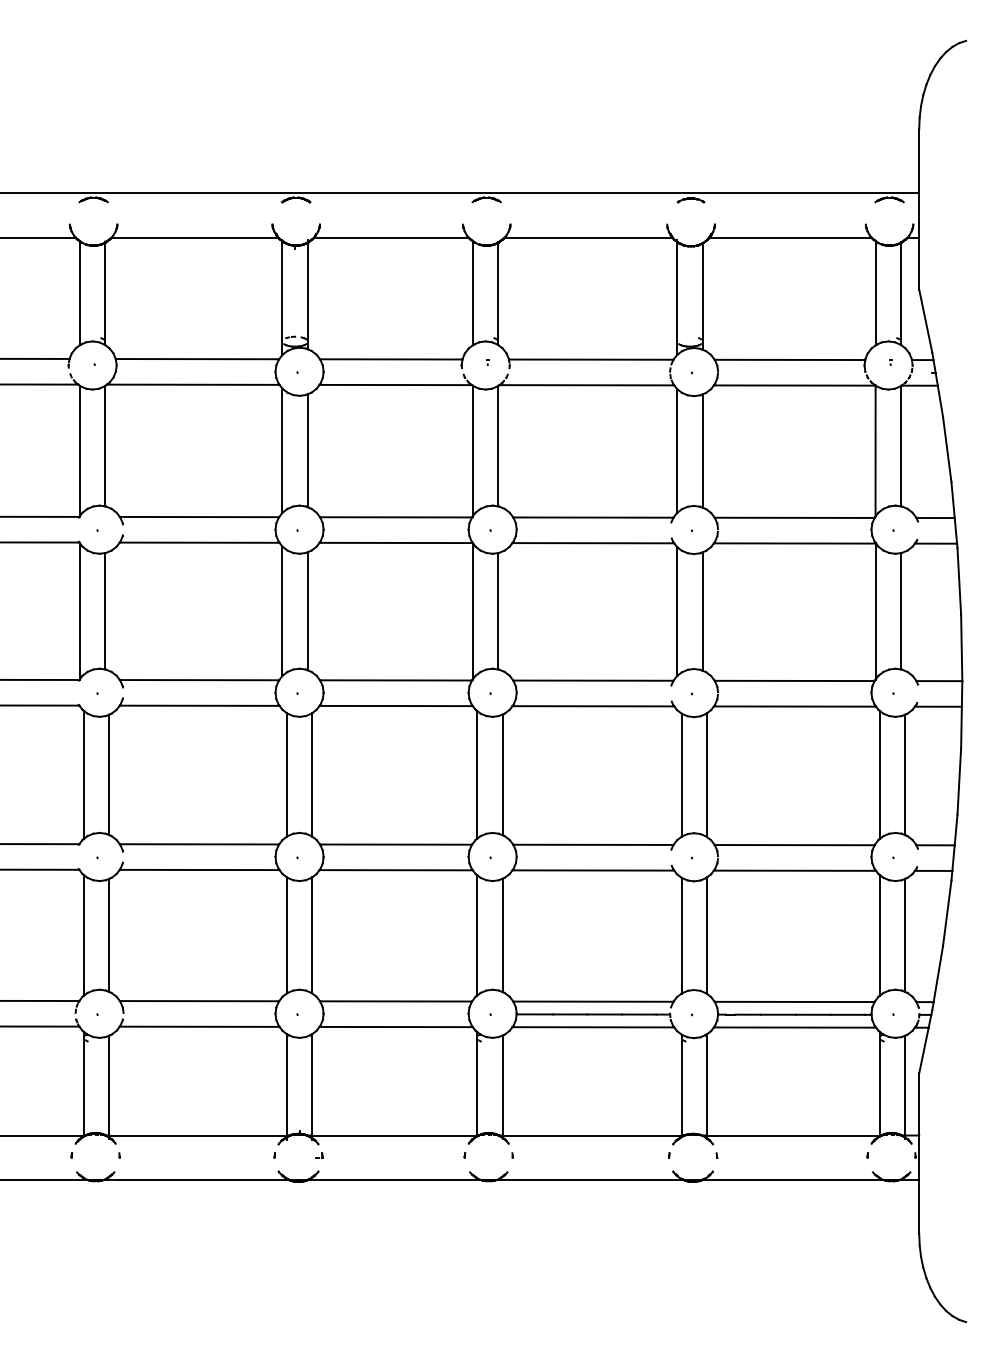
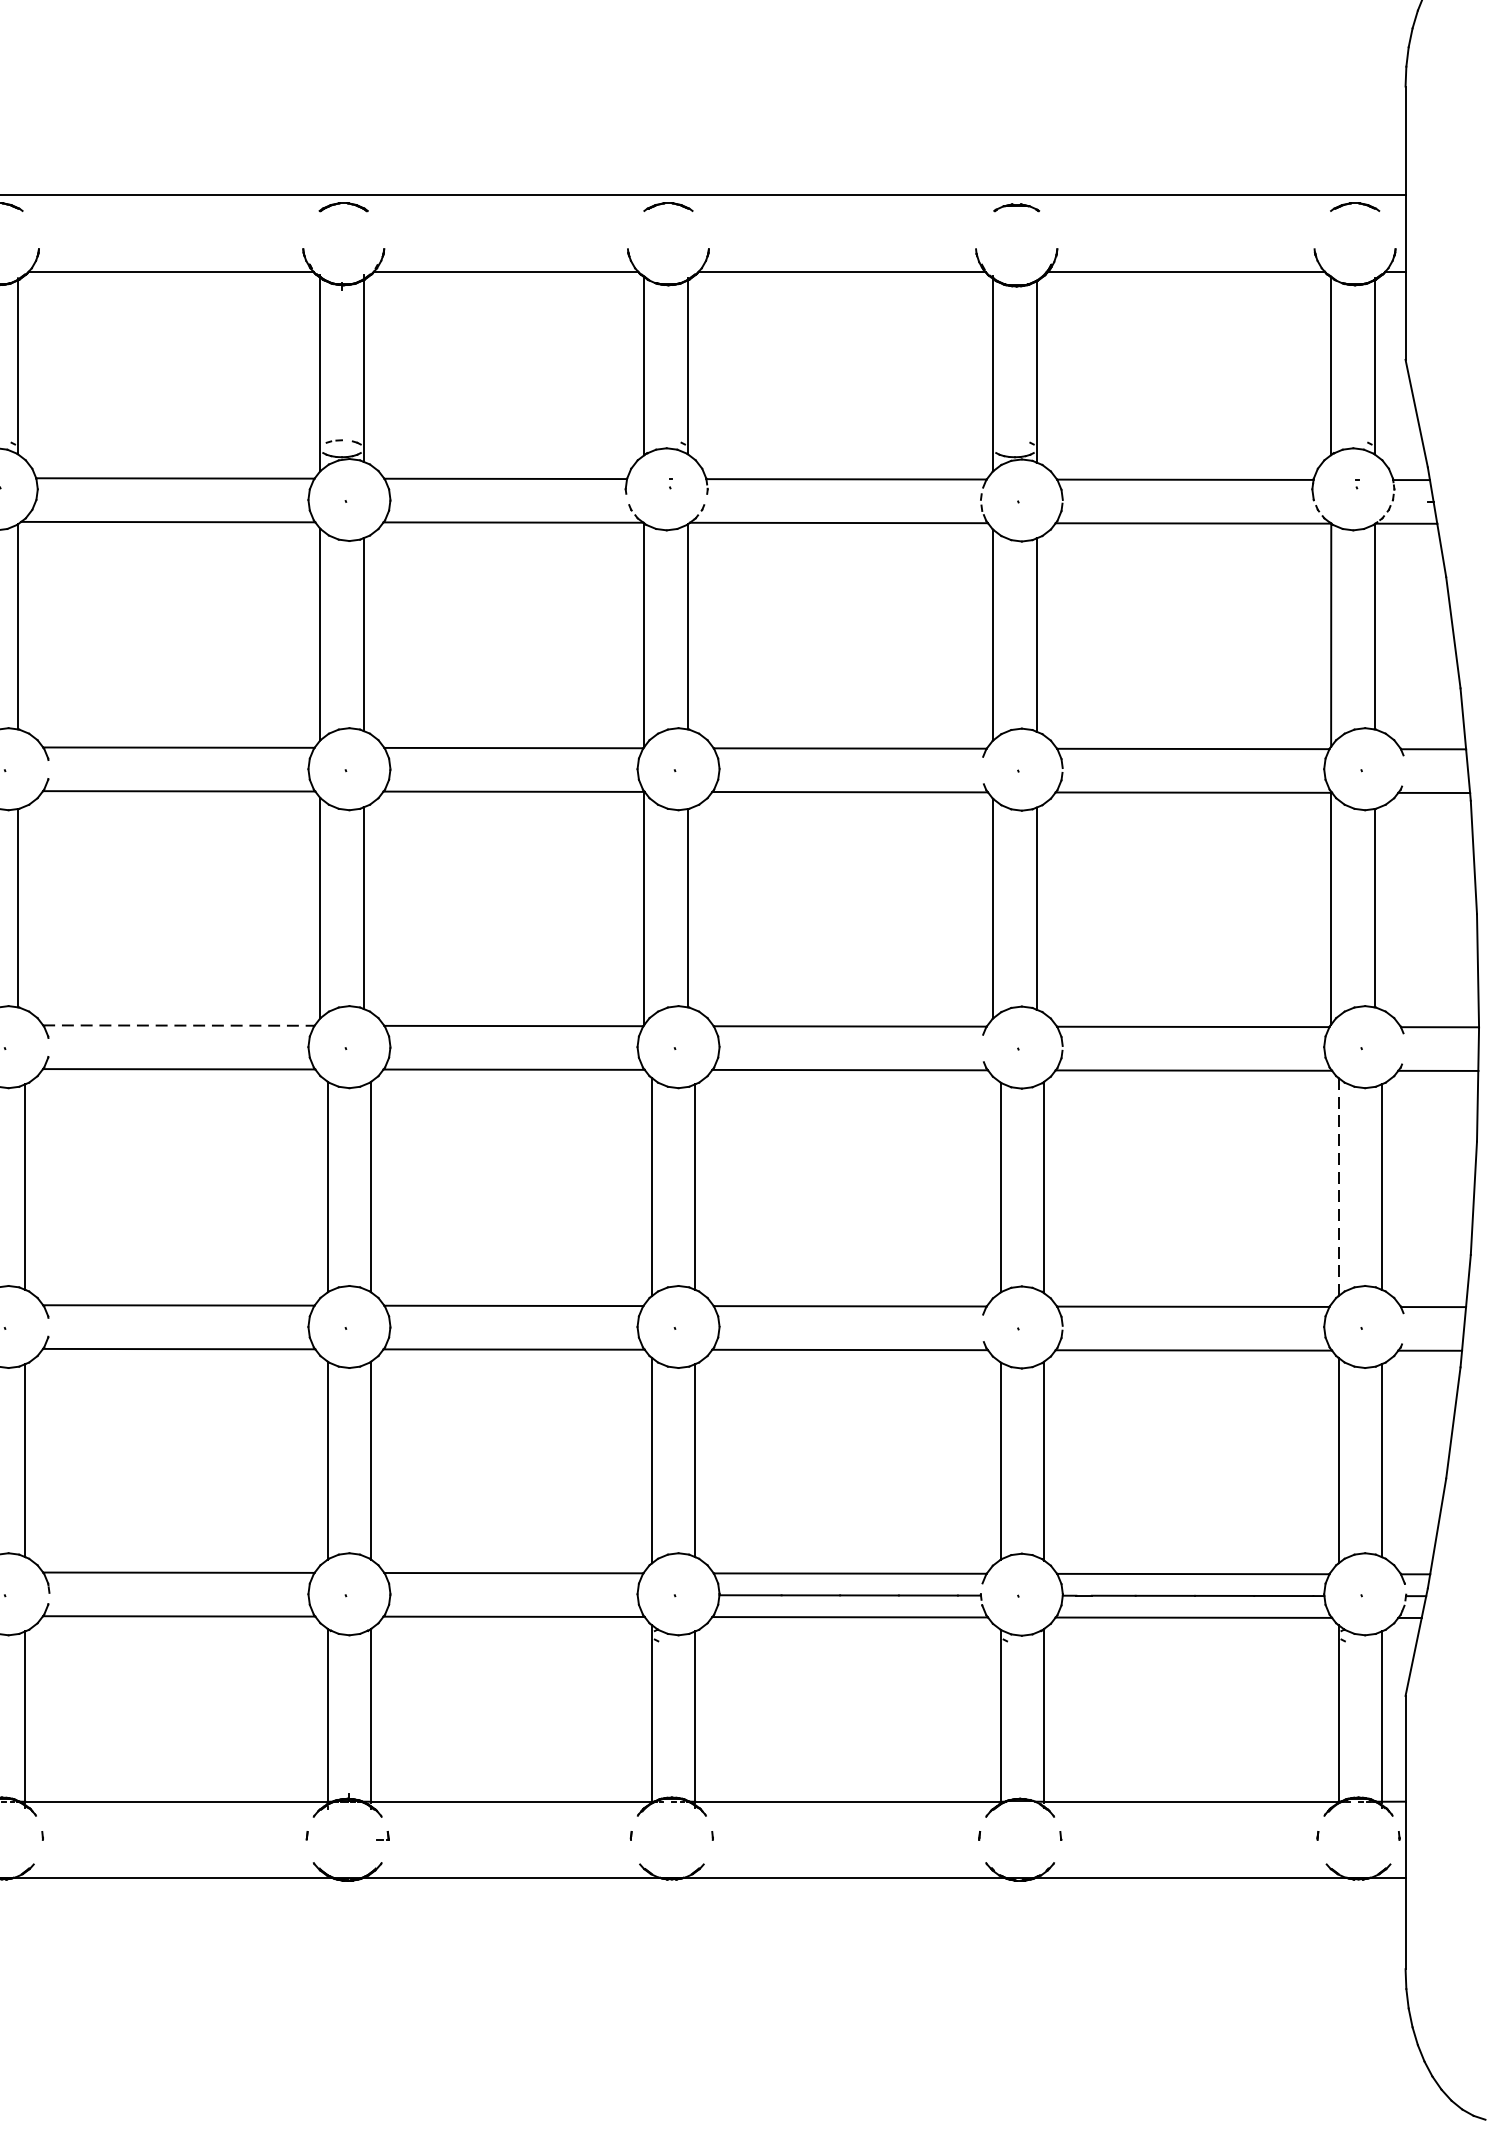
line: (199, 680) -> (178, 1026), solid -> dashed
line: (879, 774) -> (1337, 1186), solid -> dashed

